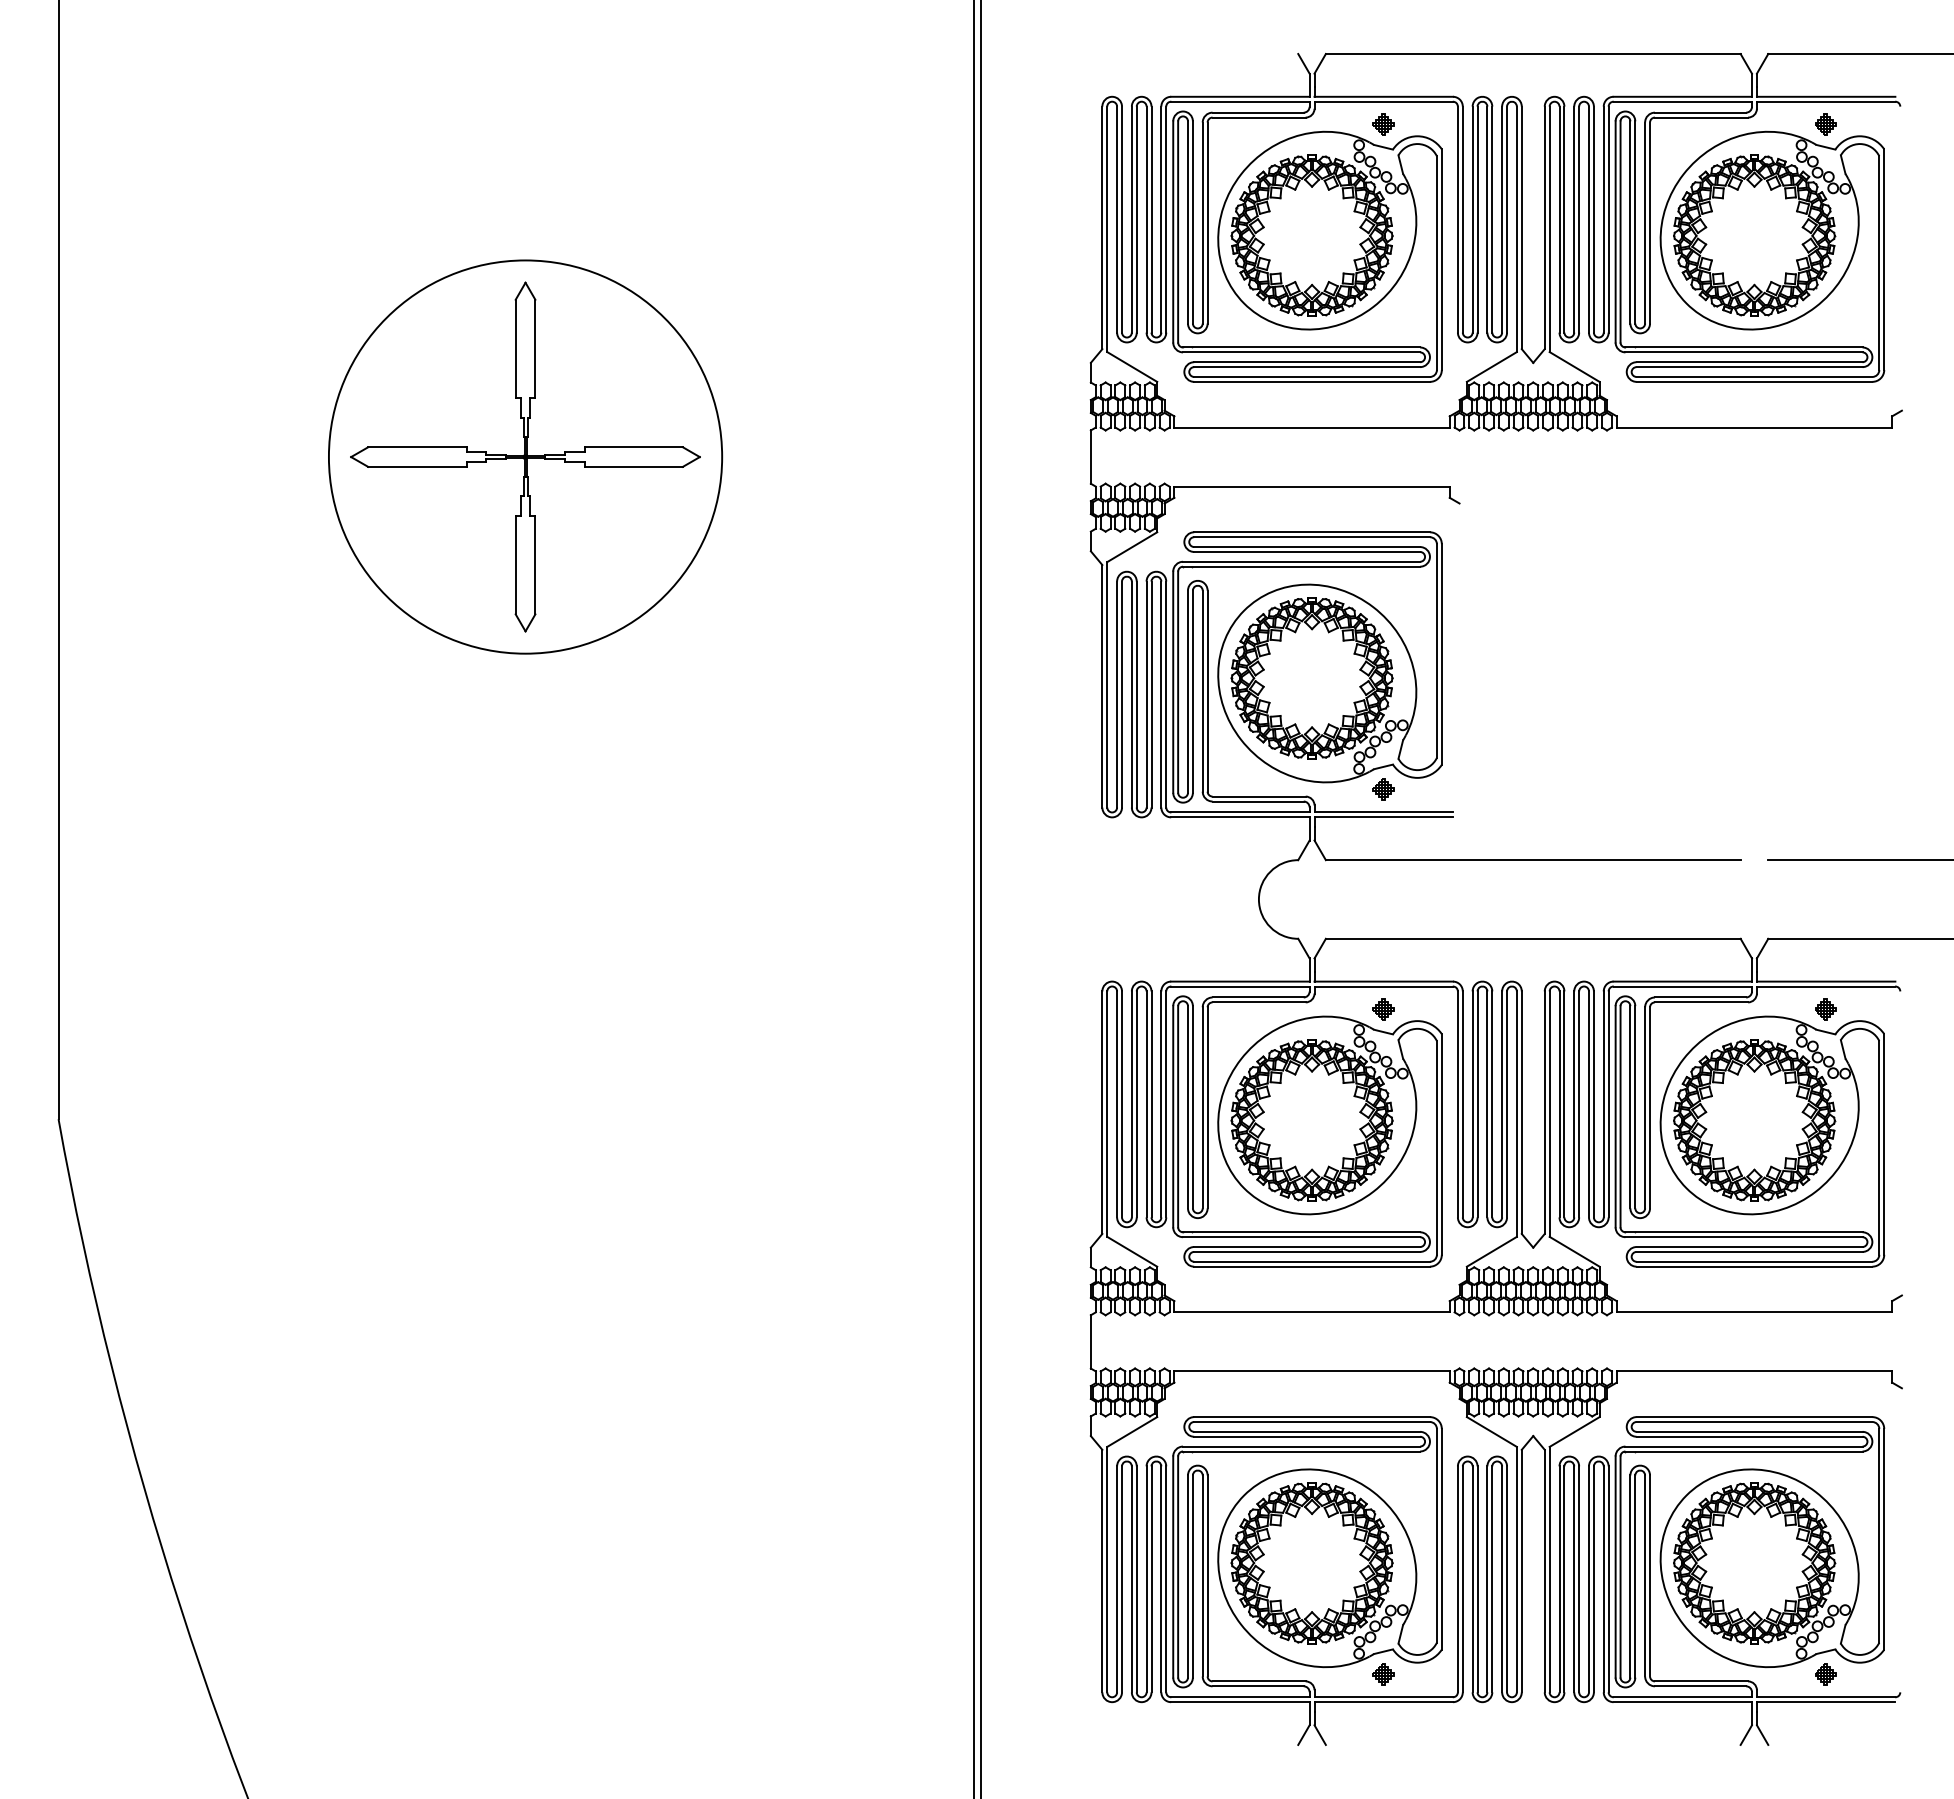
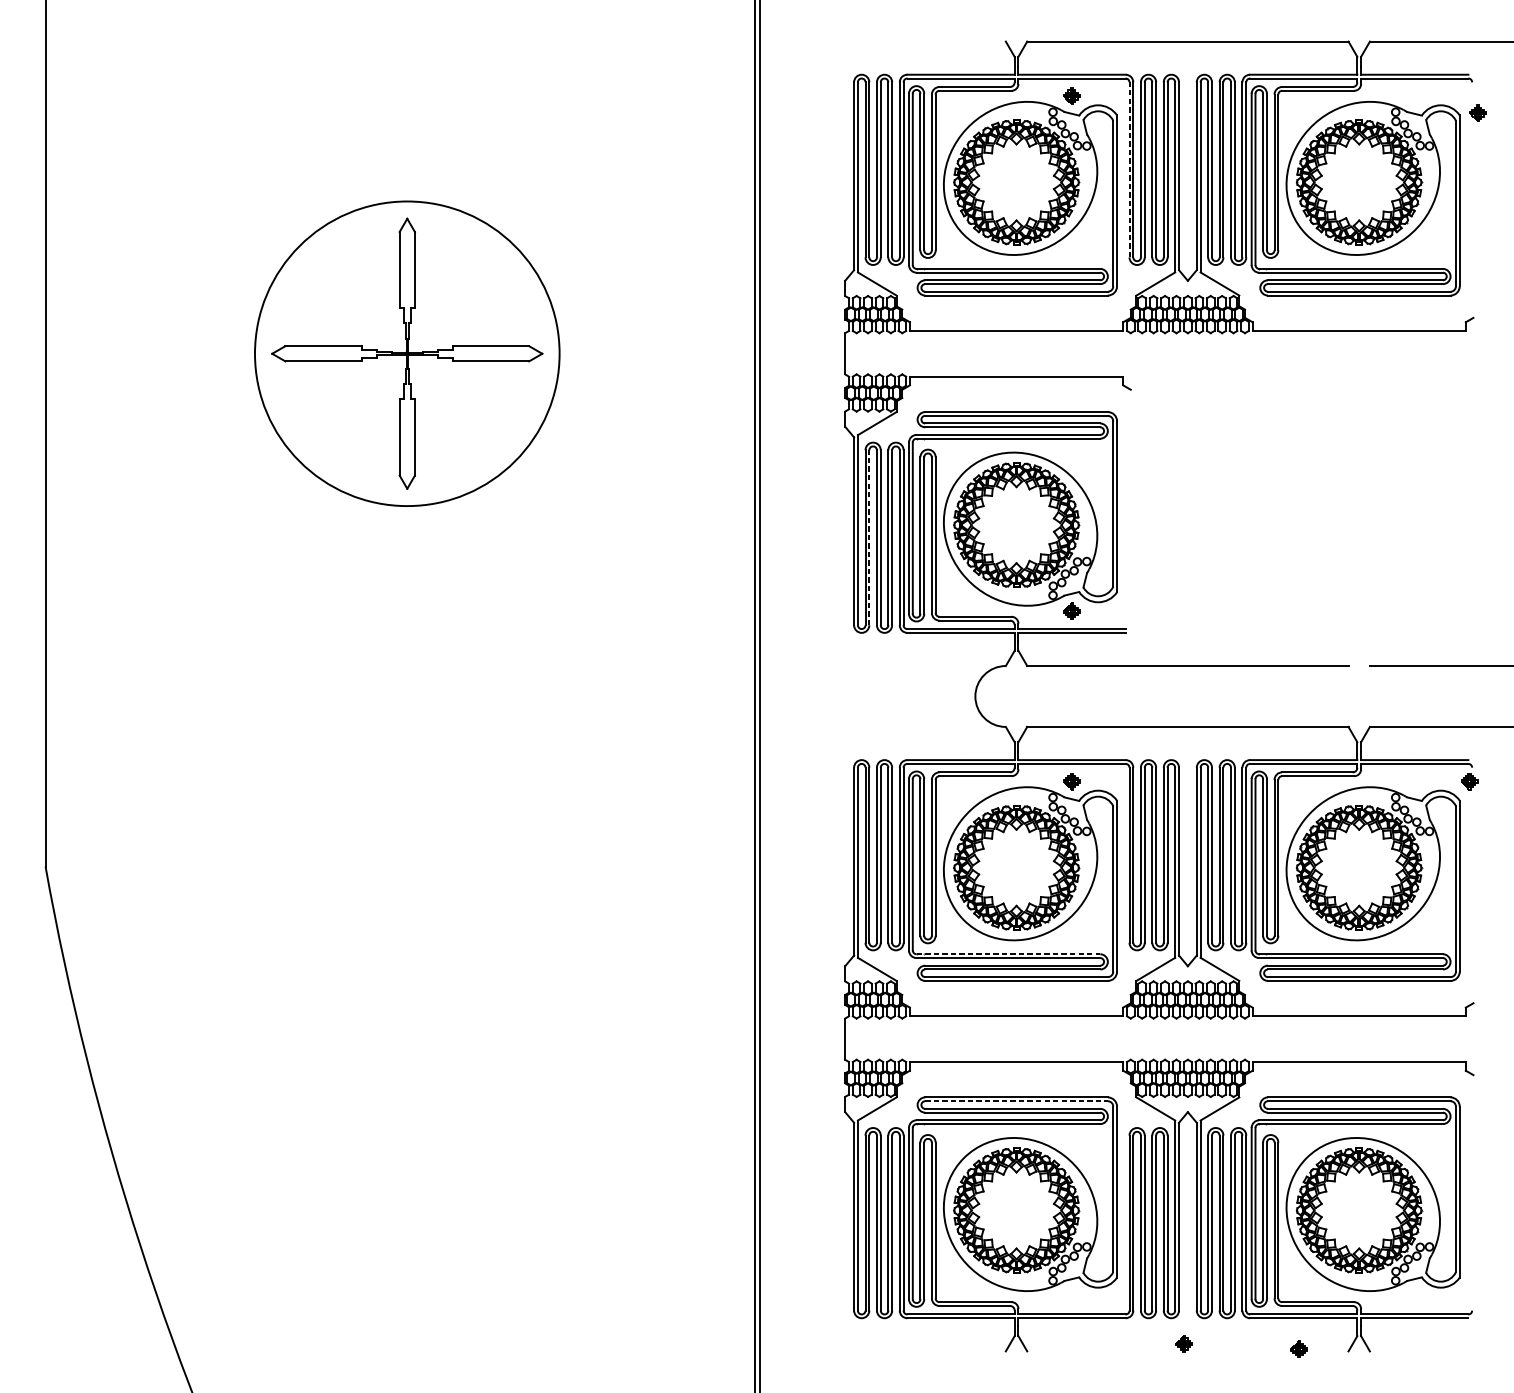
part: (1825, 124) -> (1477, 113), moved
line: (1457, 219) -> (1129, 169), solid -> dashed
line: (1122, 694) -> (869, 537), solid -> dashed
part: (1825, 1009) -> (1469, 781), moved
line: (1301, 1232) -> (1008, 954), solid -> dashed
line: (1312, 1422) -> (1016, 1101), solid -> dashed
part: (1383, 1674) -> (1184, 1344), moved
part: (1825, 1674) -> (1298, 1349), moved

